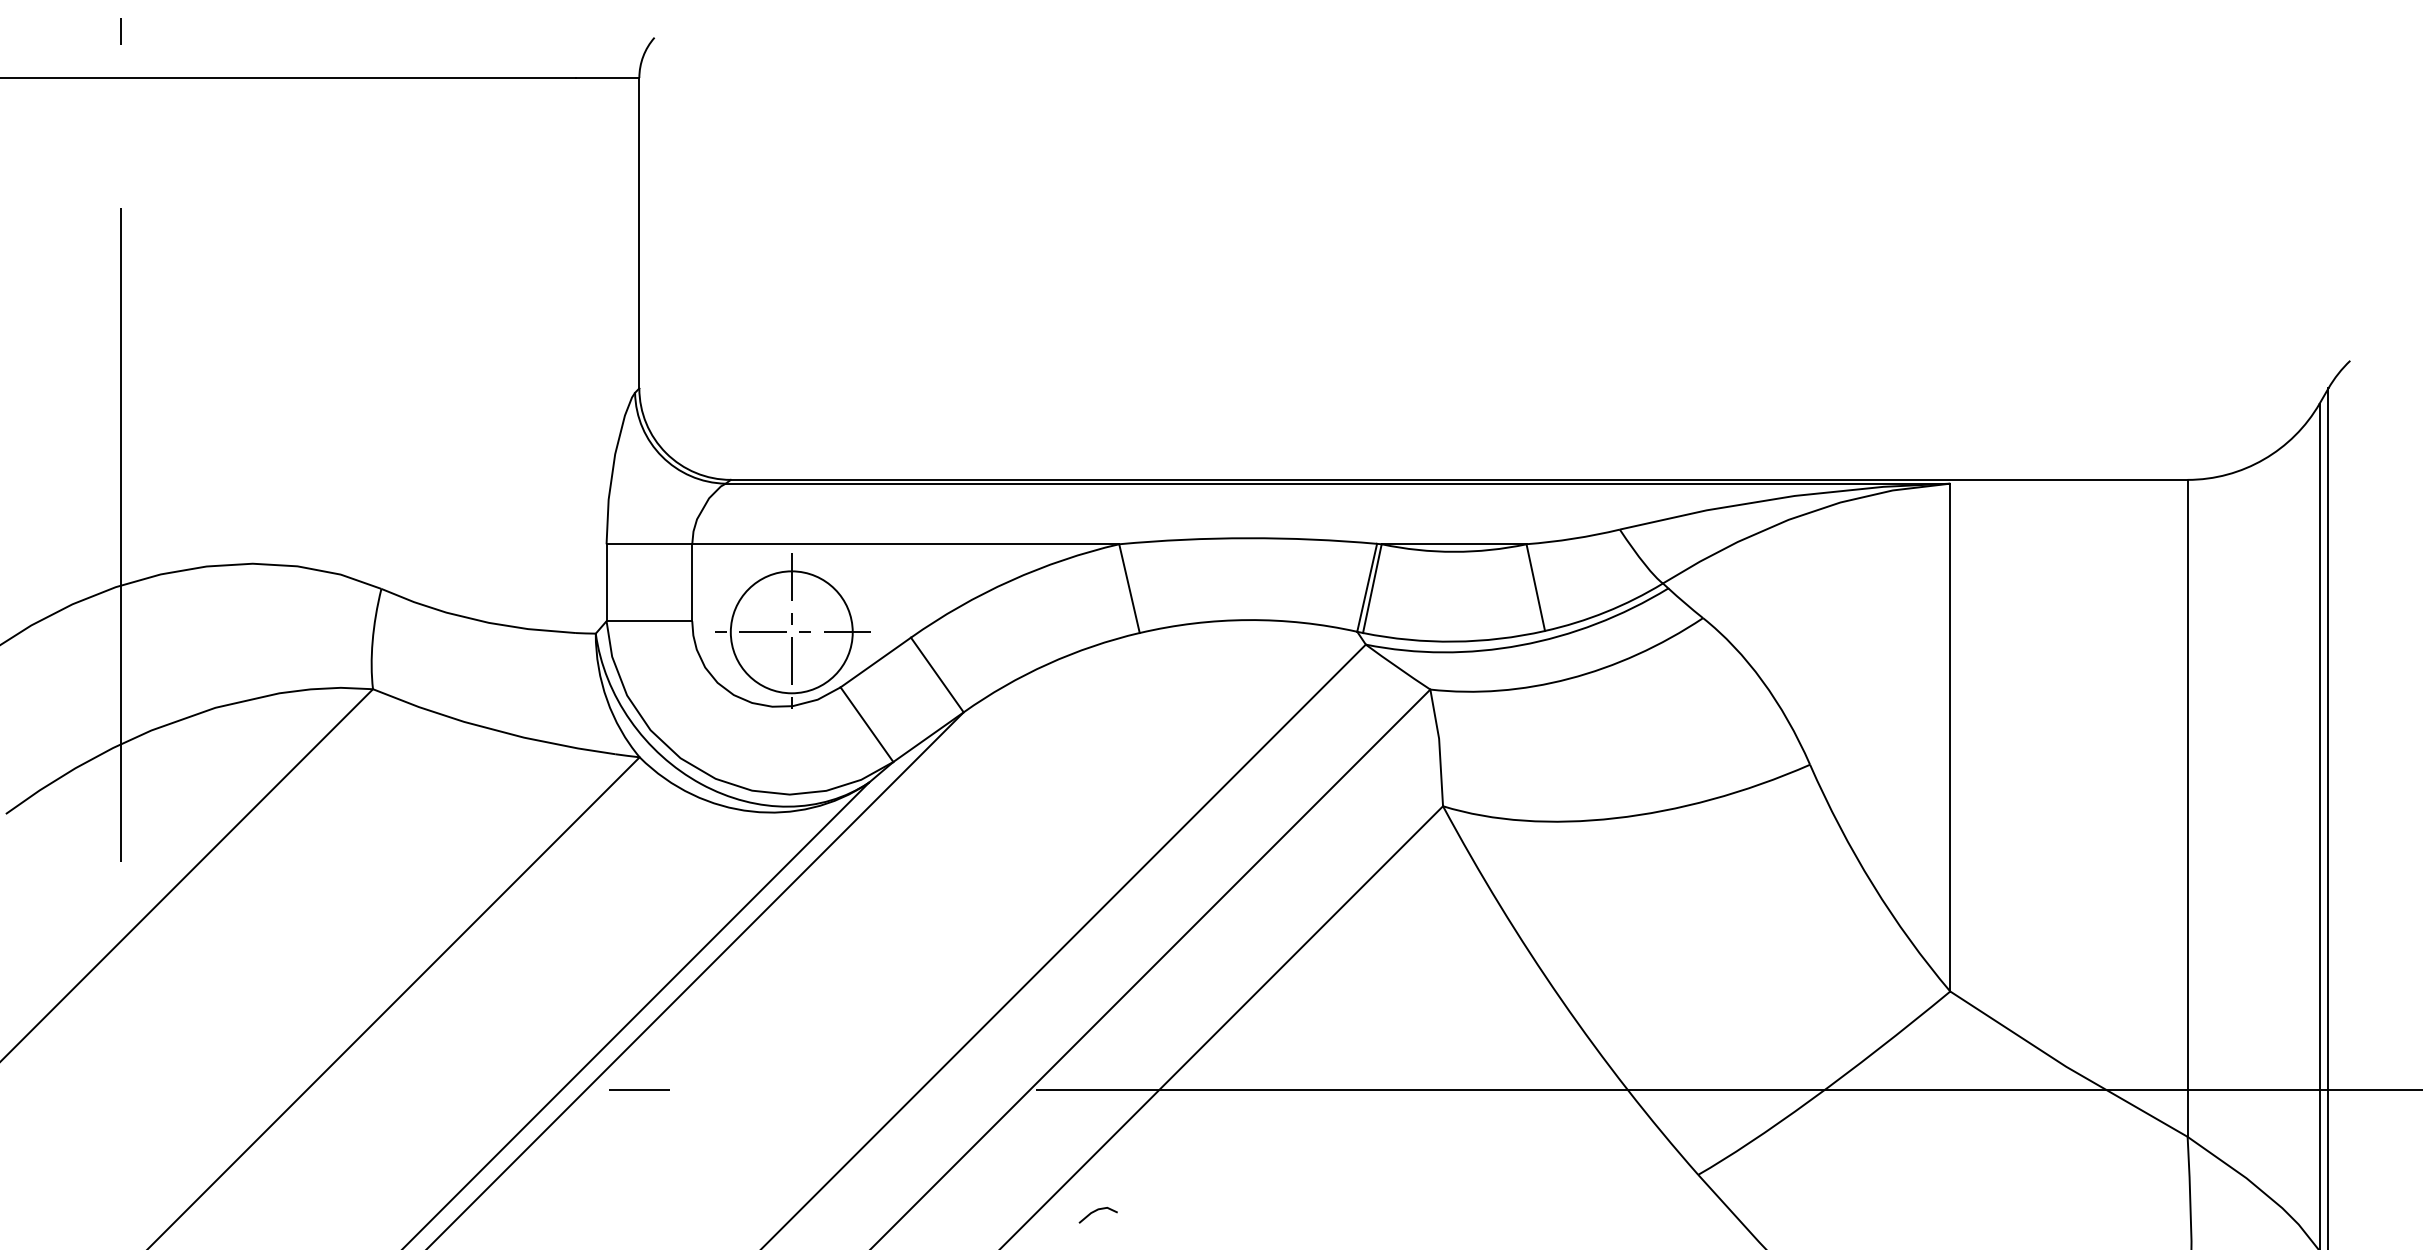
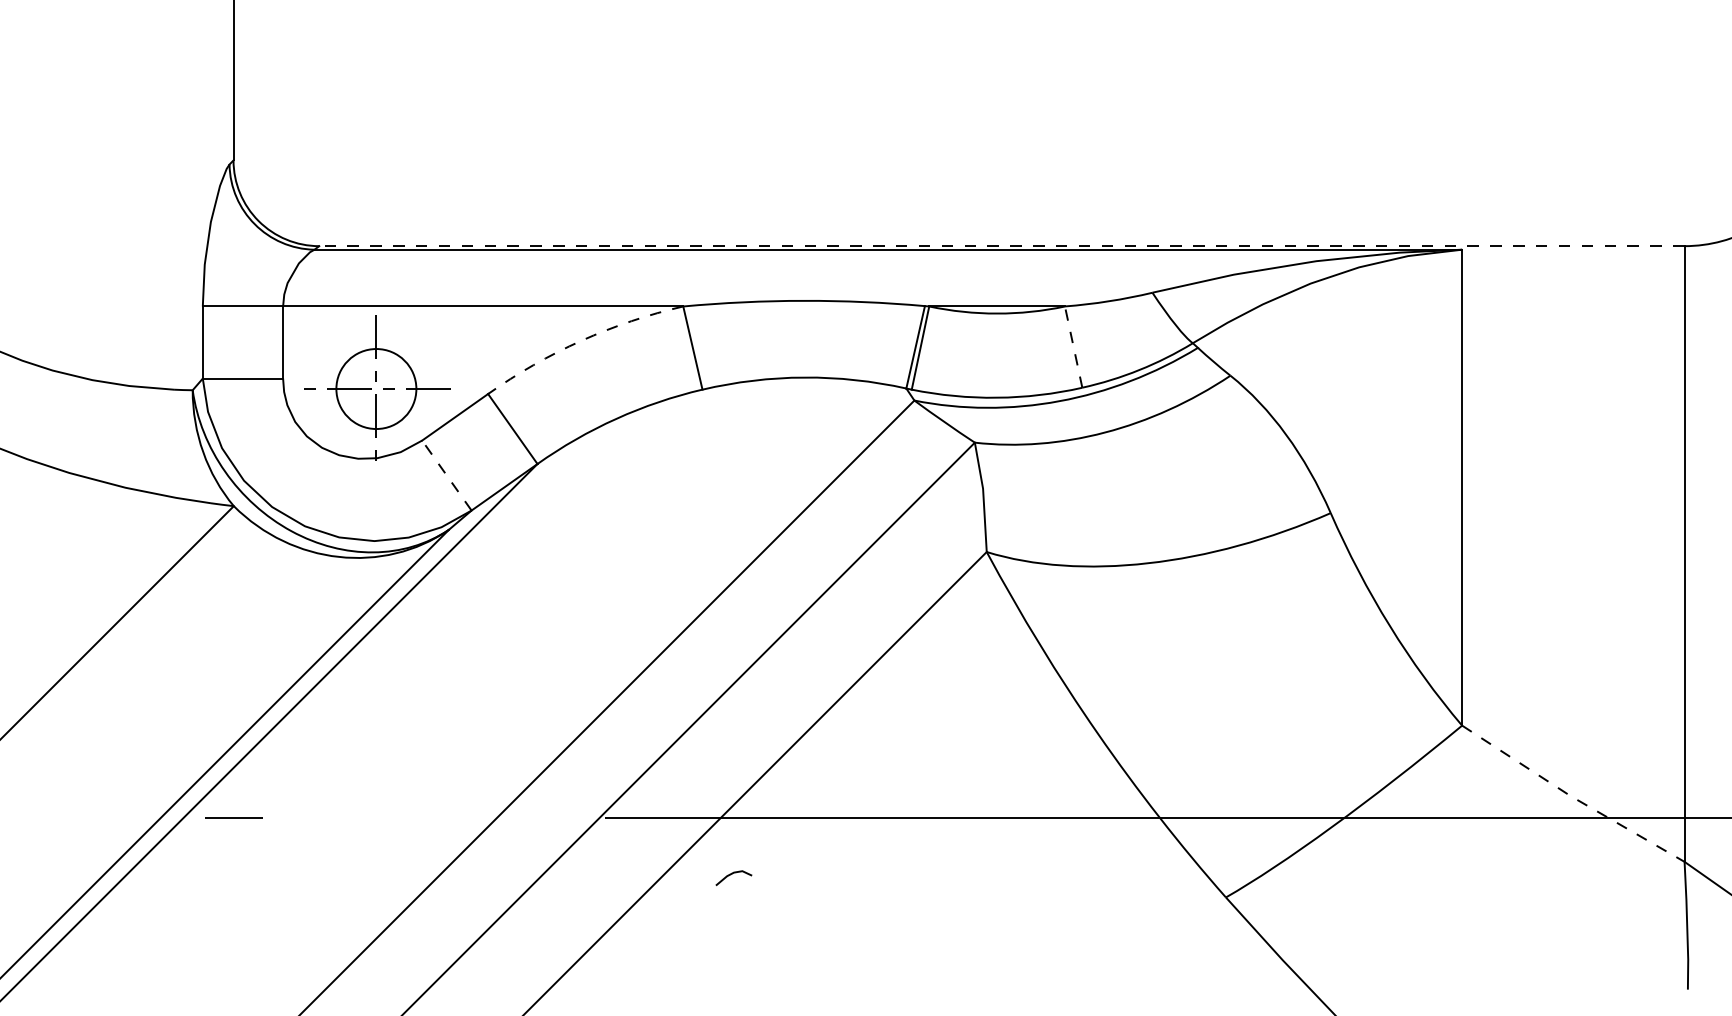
line: (1458, 479) -> (1001, 245), solid -> dashed
arc: (1010, 580) -> (581, 340), solid -> dashed
line: (1535, 587) -> (1073, 347), solid -> dashed
circle: (791, 632) -> (376, 389), size x0.7
line: (866, 724) -> (446, 475), solid -> dashed
line: (2067, 1067) -> (1571, 796), solid -> dashed
line: (1096, 1211) -> (732, 874), moved

